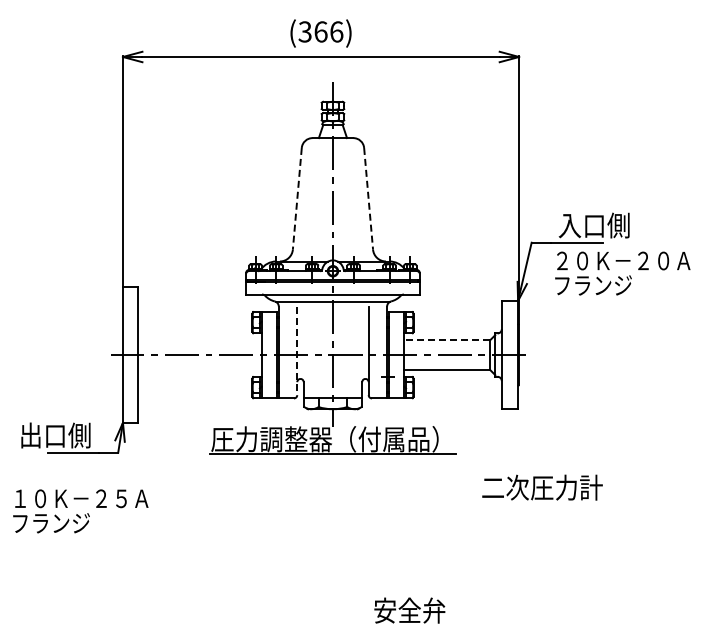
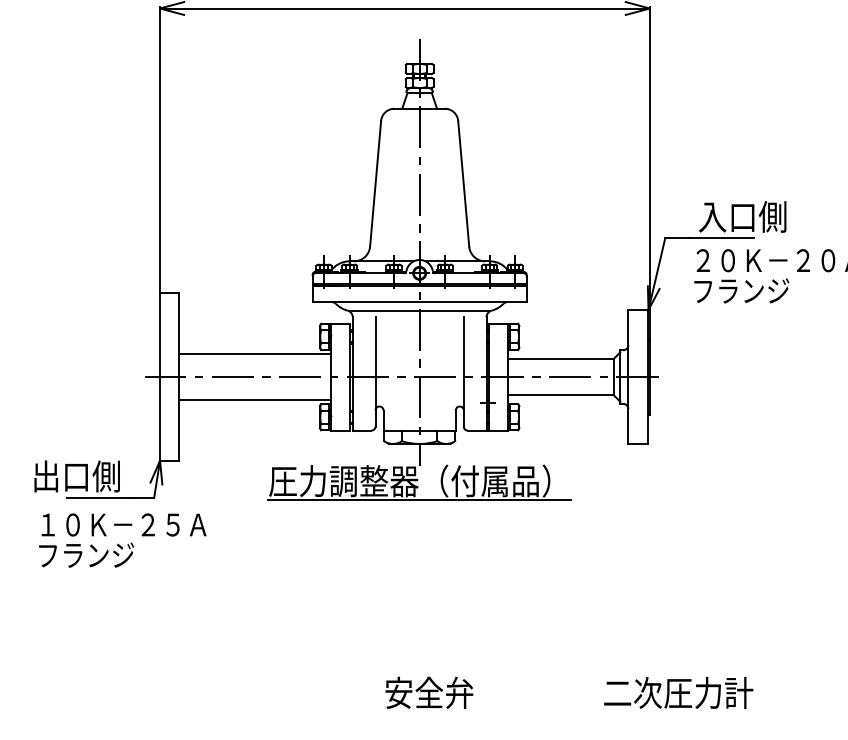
line: (297, 199) -> (375, 184), dashed -> solid
line: (368, 199) -> (463, 184), dashed -> solid
line: (199, 336) -> (254, 354), added
line: (447, 340) -> (561, 358), dashed -> solid
line: (297, 351) -> (375, 372), dashed -> solid
line: (199, 373) -> (254, 399), added
text: (542, 487) -> (678, 692), moved
text: (80, 511) -> (122, 540), moved
text: (409, 610) -> (428, 692), moved

